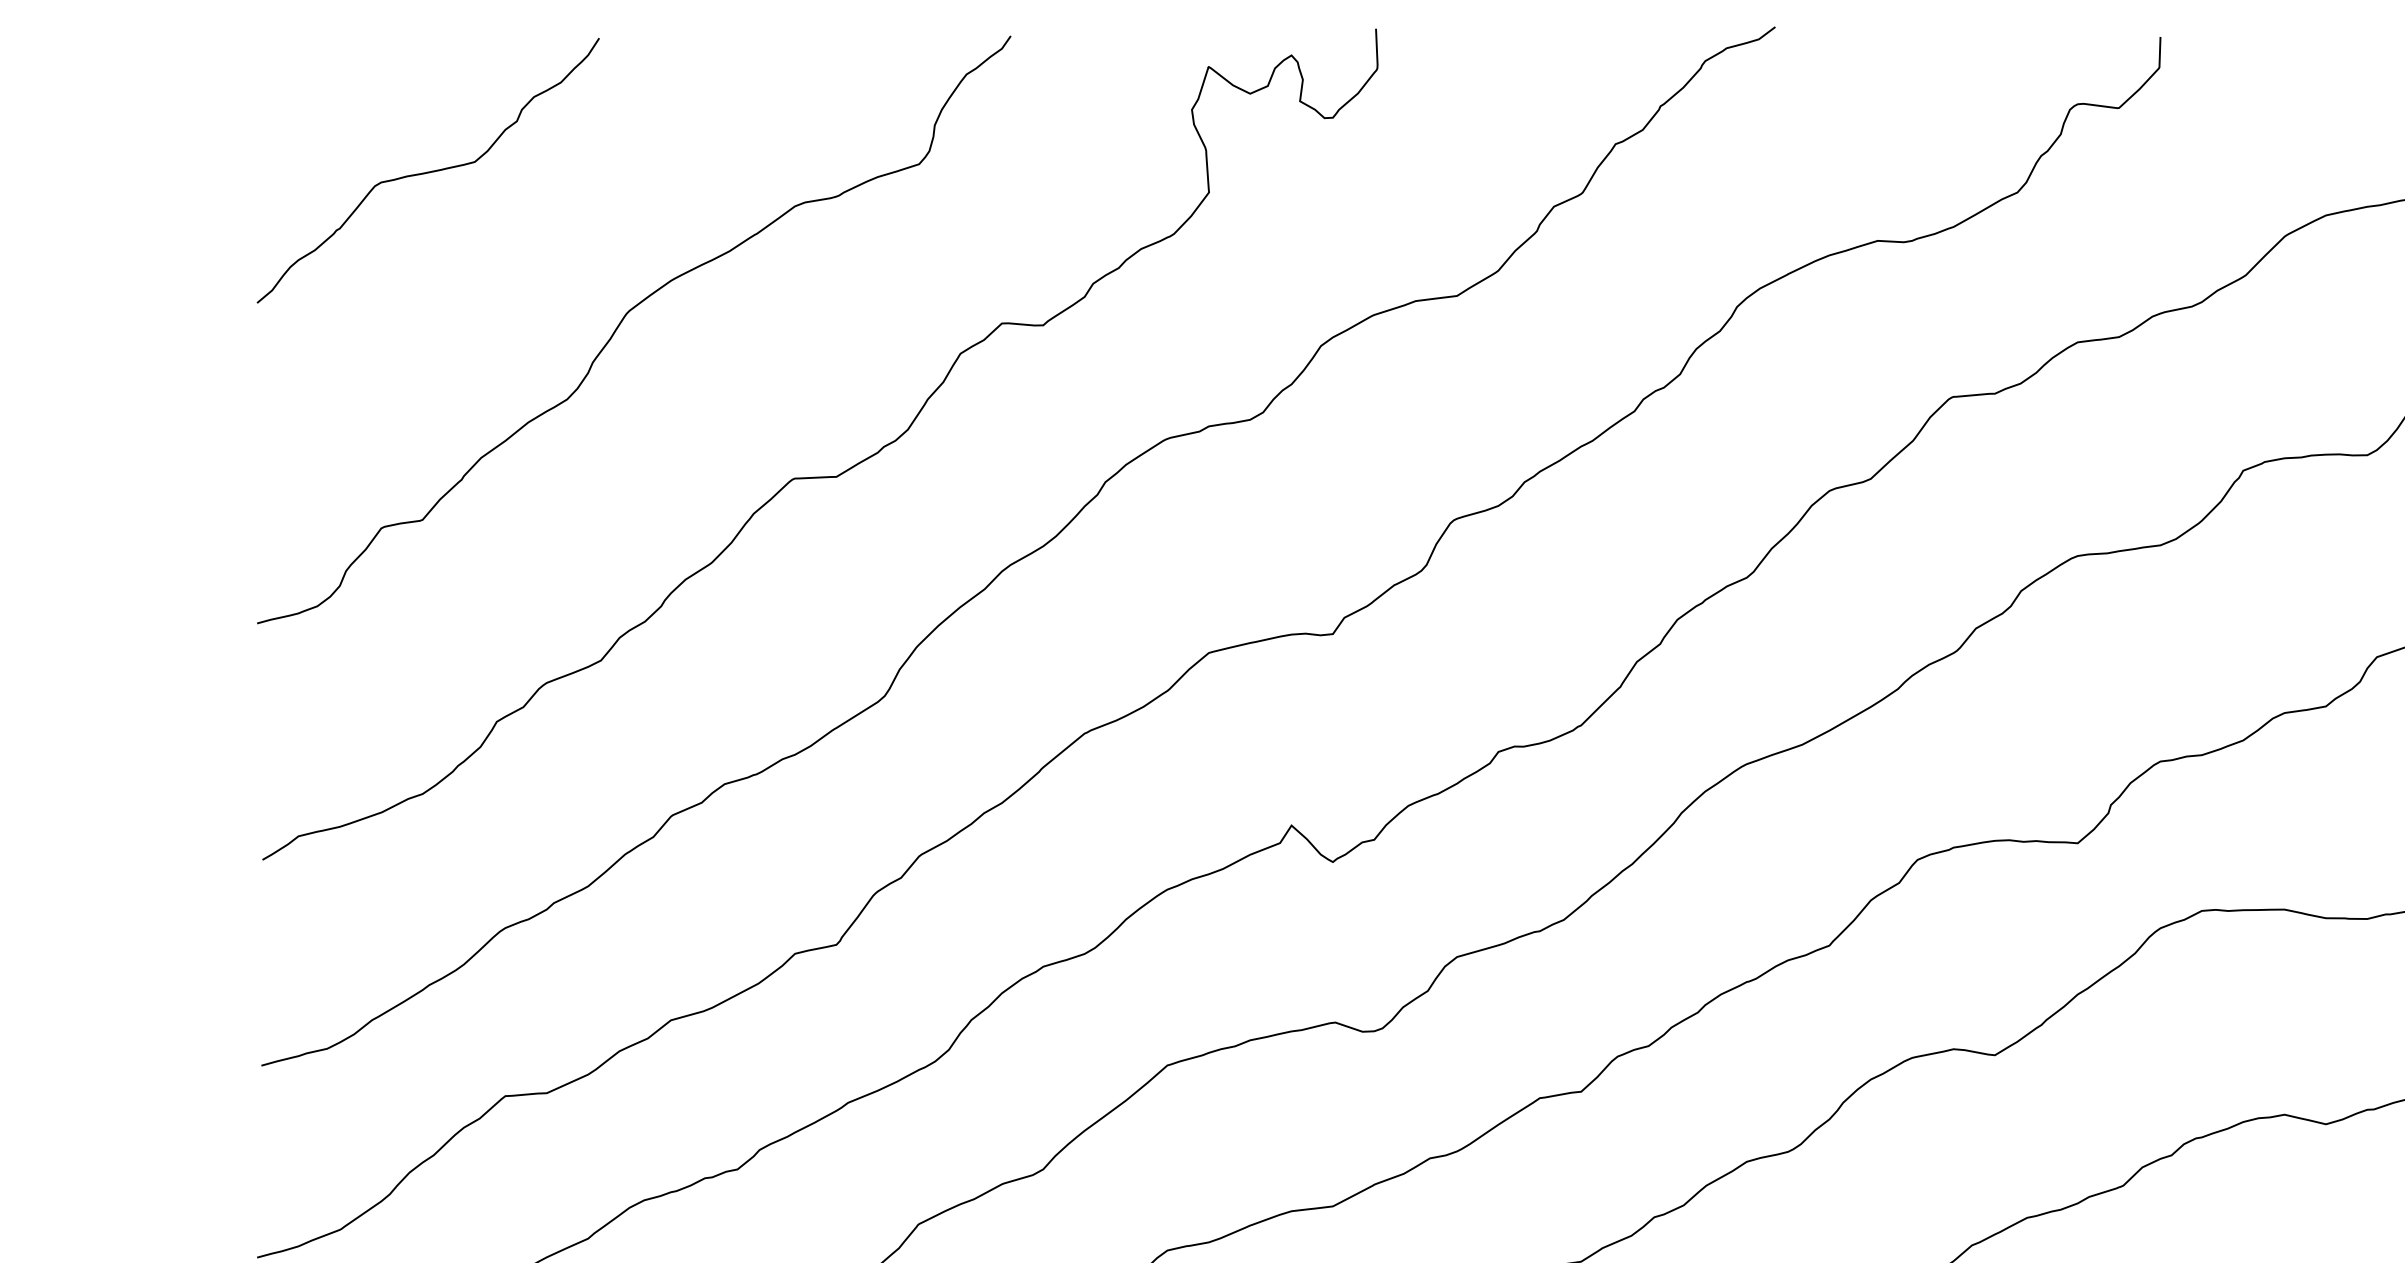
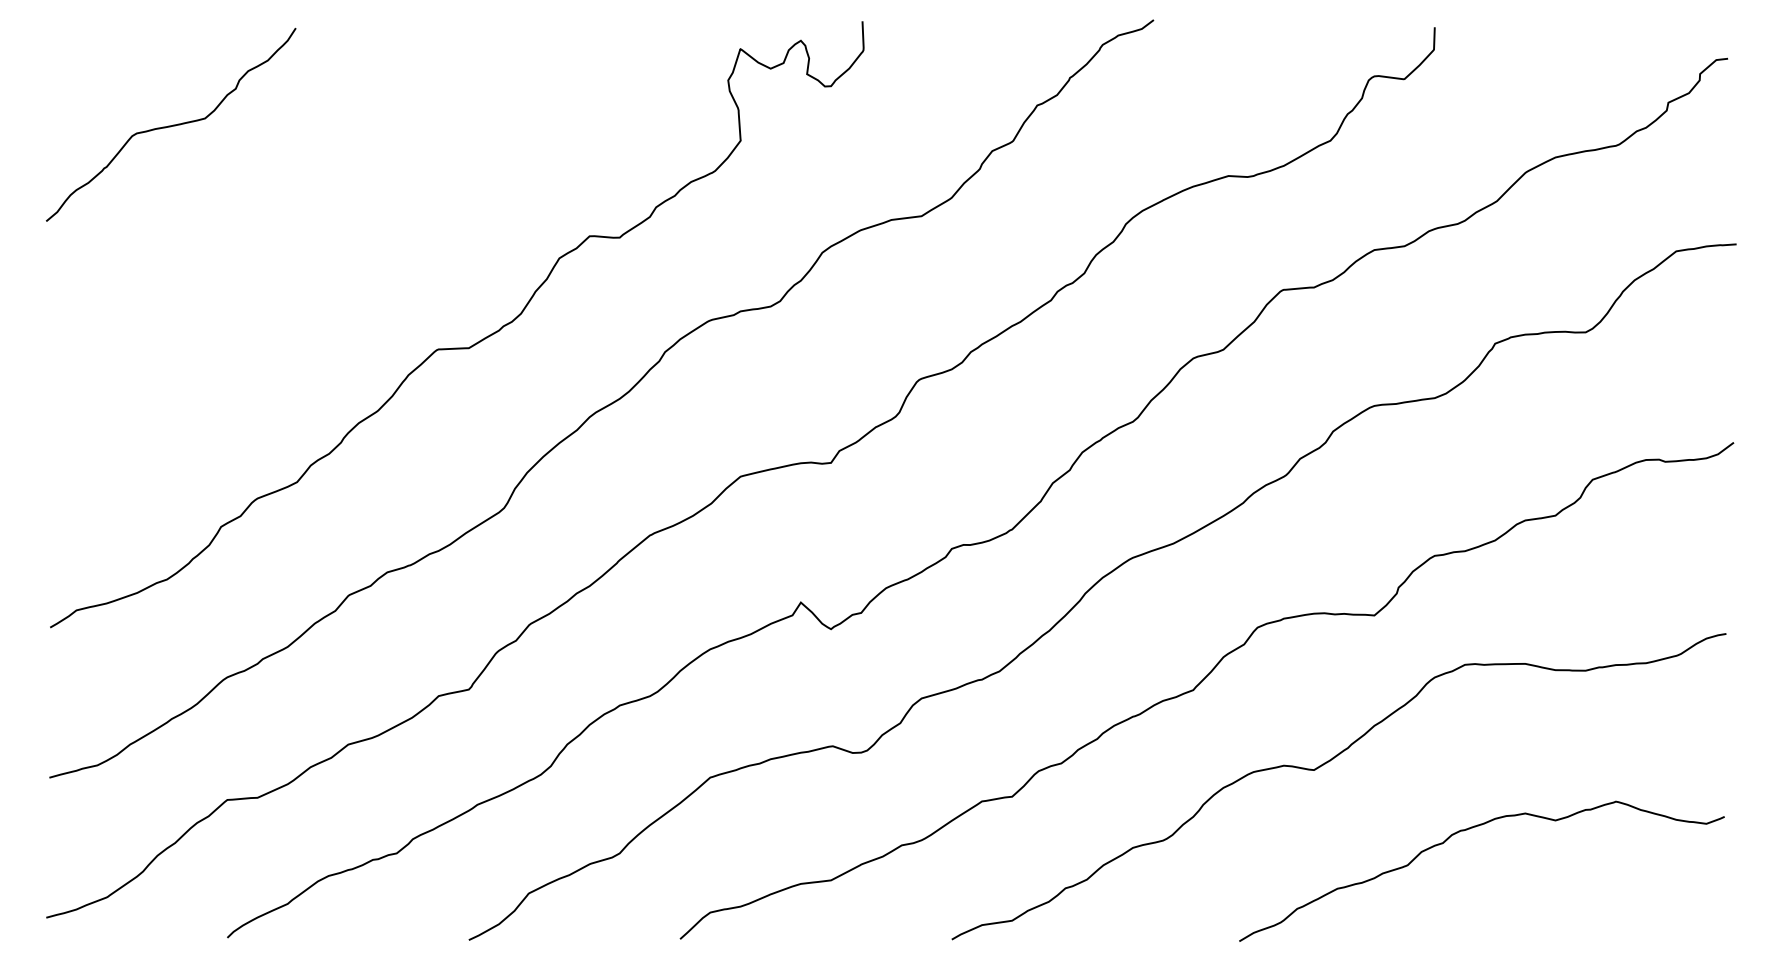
curve: (622, 323) -> (312, 236), removed

